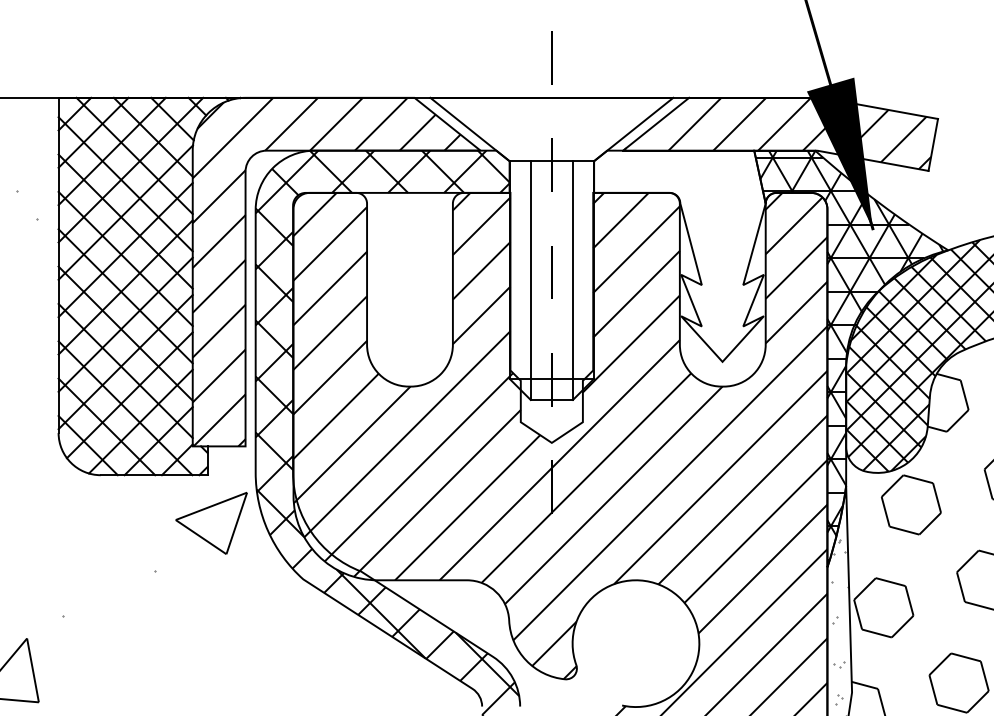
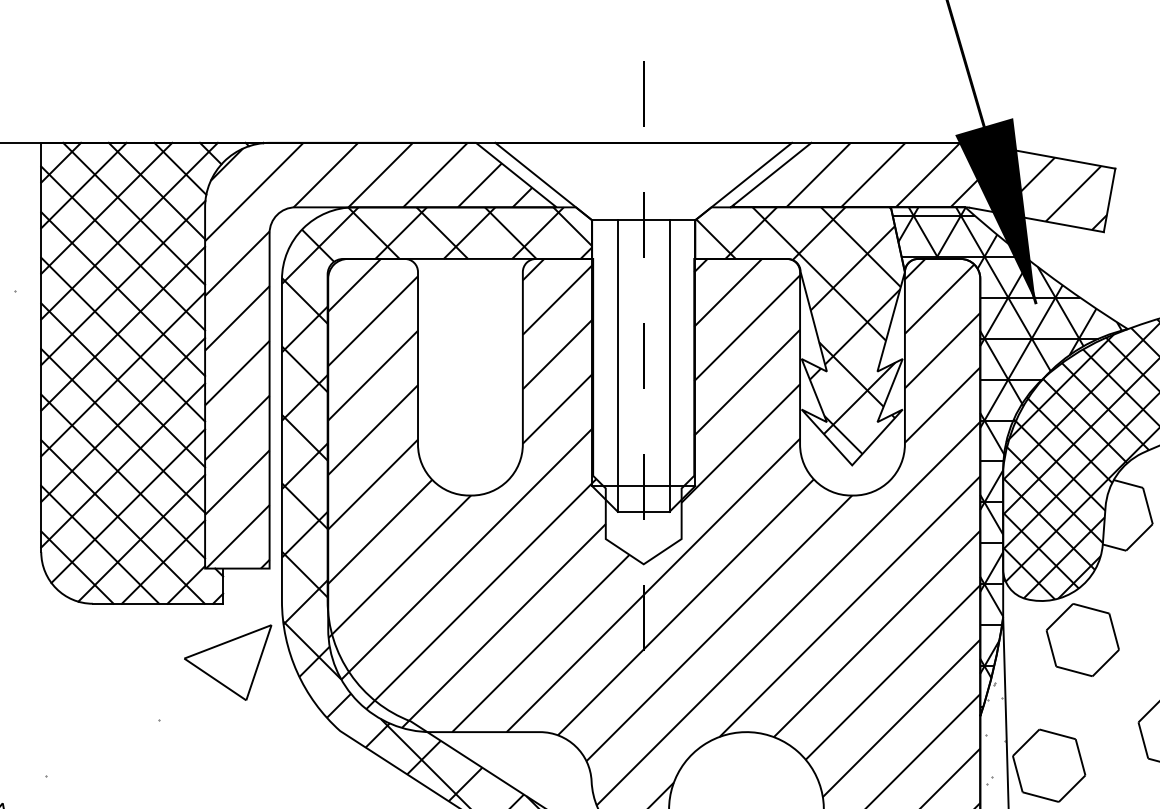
hatch: (678, 251) -> (798, 330), added

